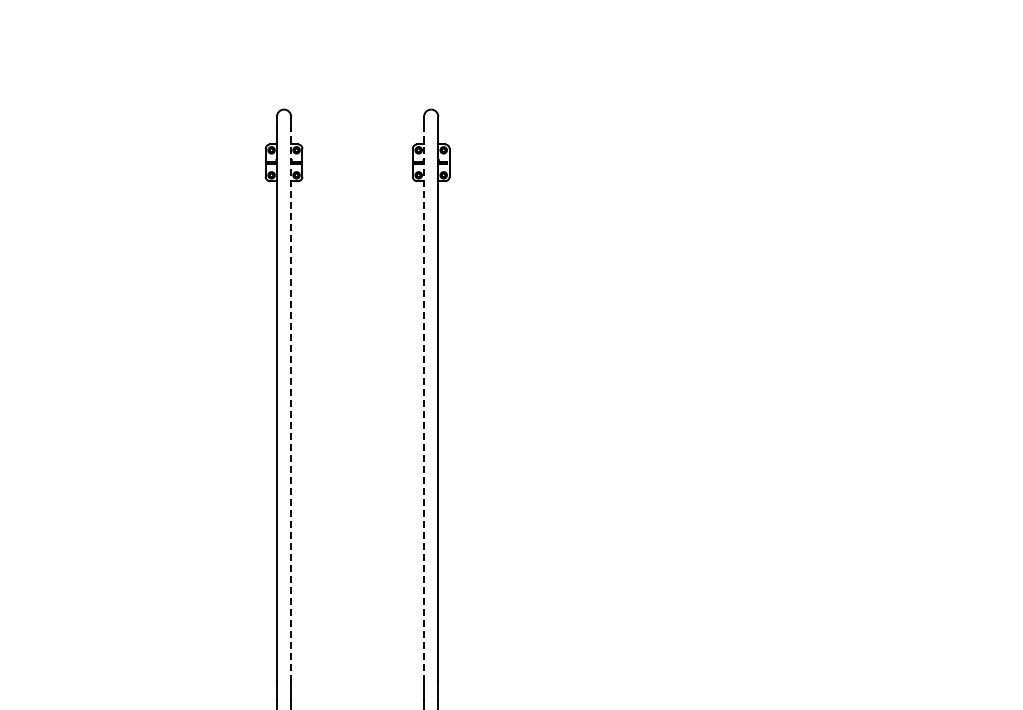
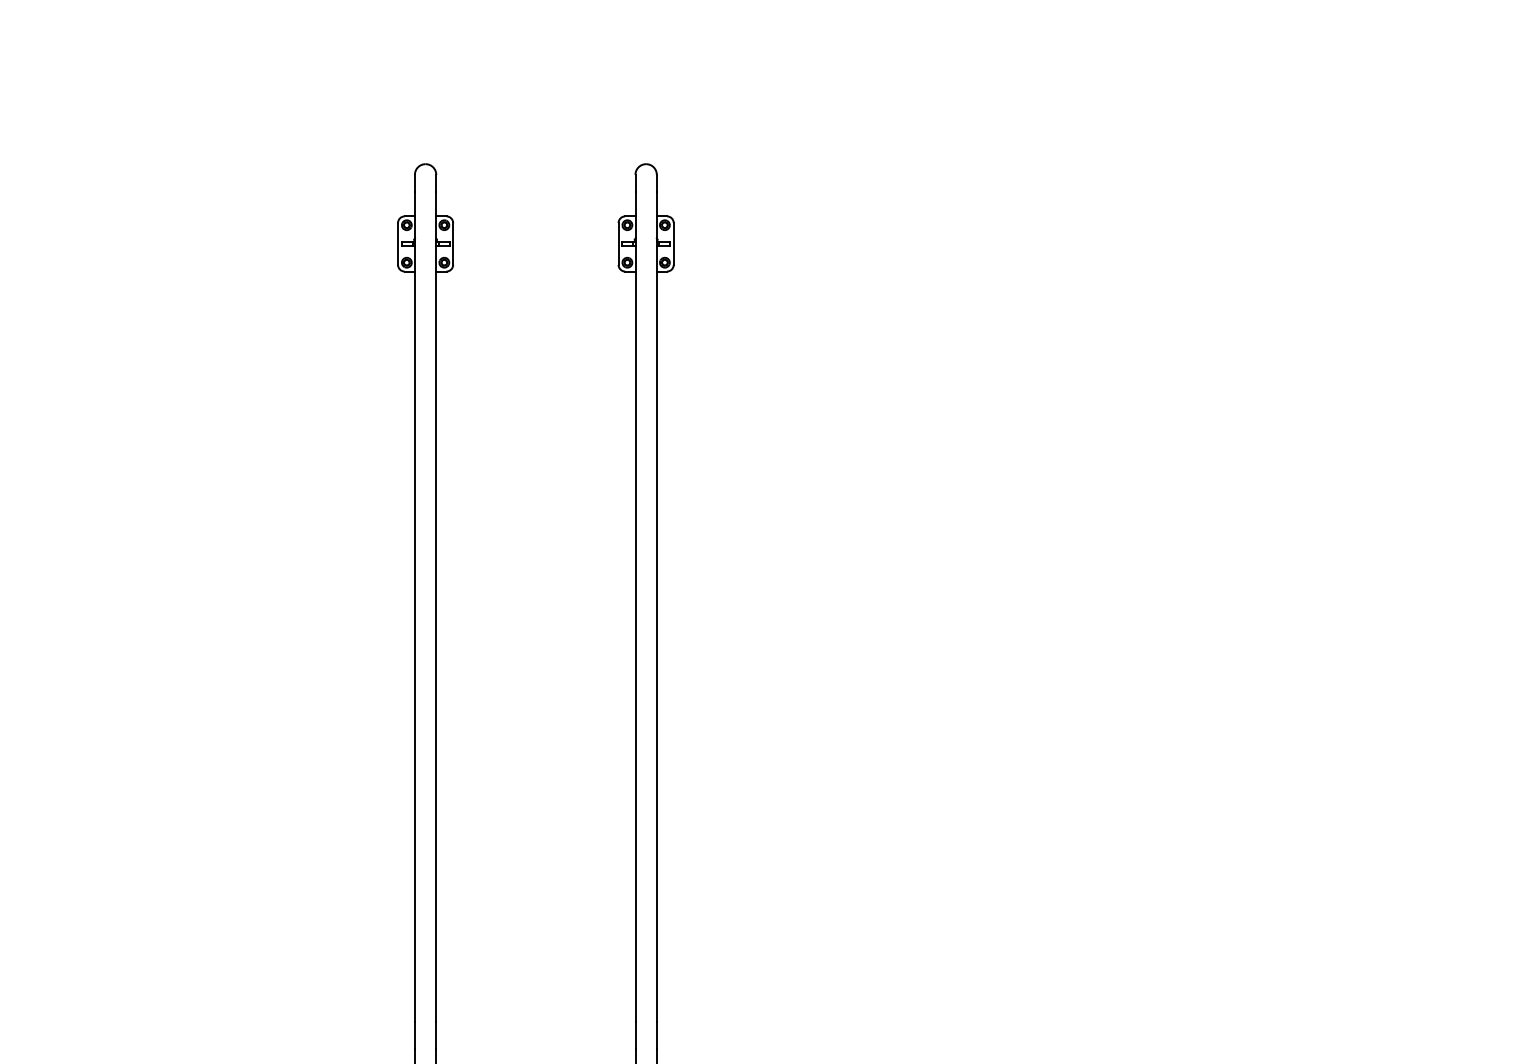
line: (291, 404) -> (436, 606), dashed -> solid
line: (424, 404) -> (636, 606), dashed -> solid

